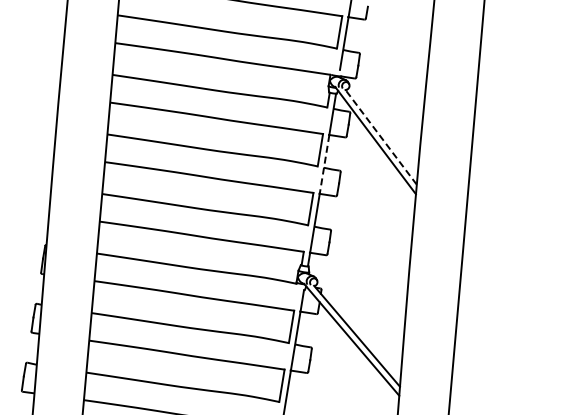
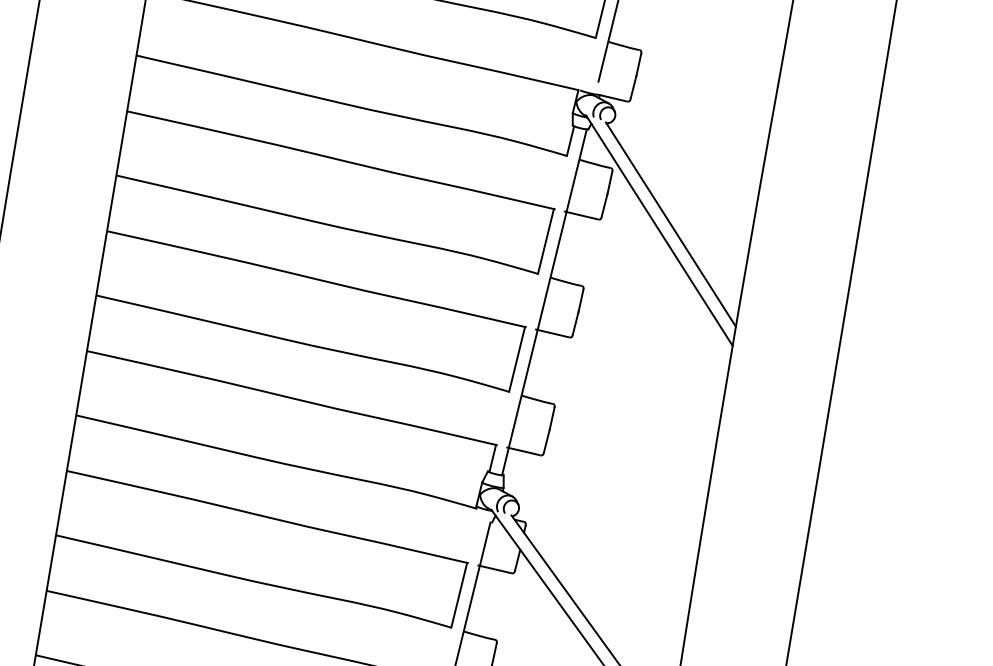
line: (380, 136) -> (670, 223), dashed -> solid
line: (324, 164) -> (551, 271), dashed -> solid

